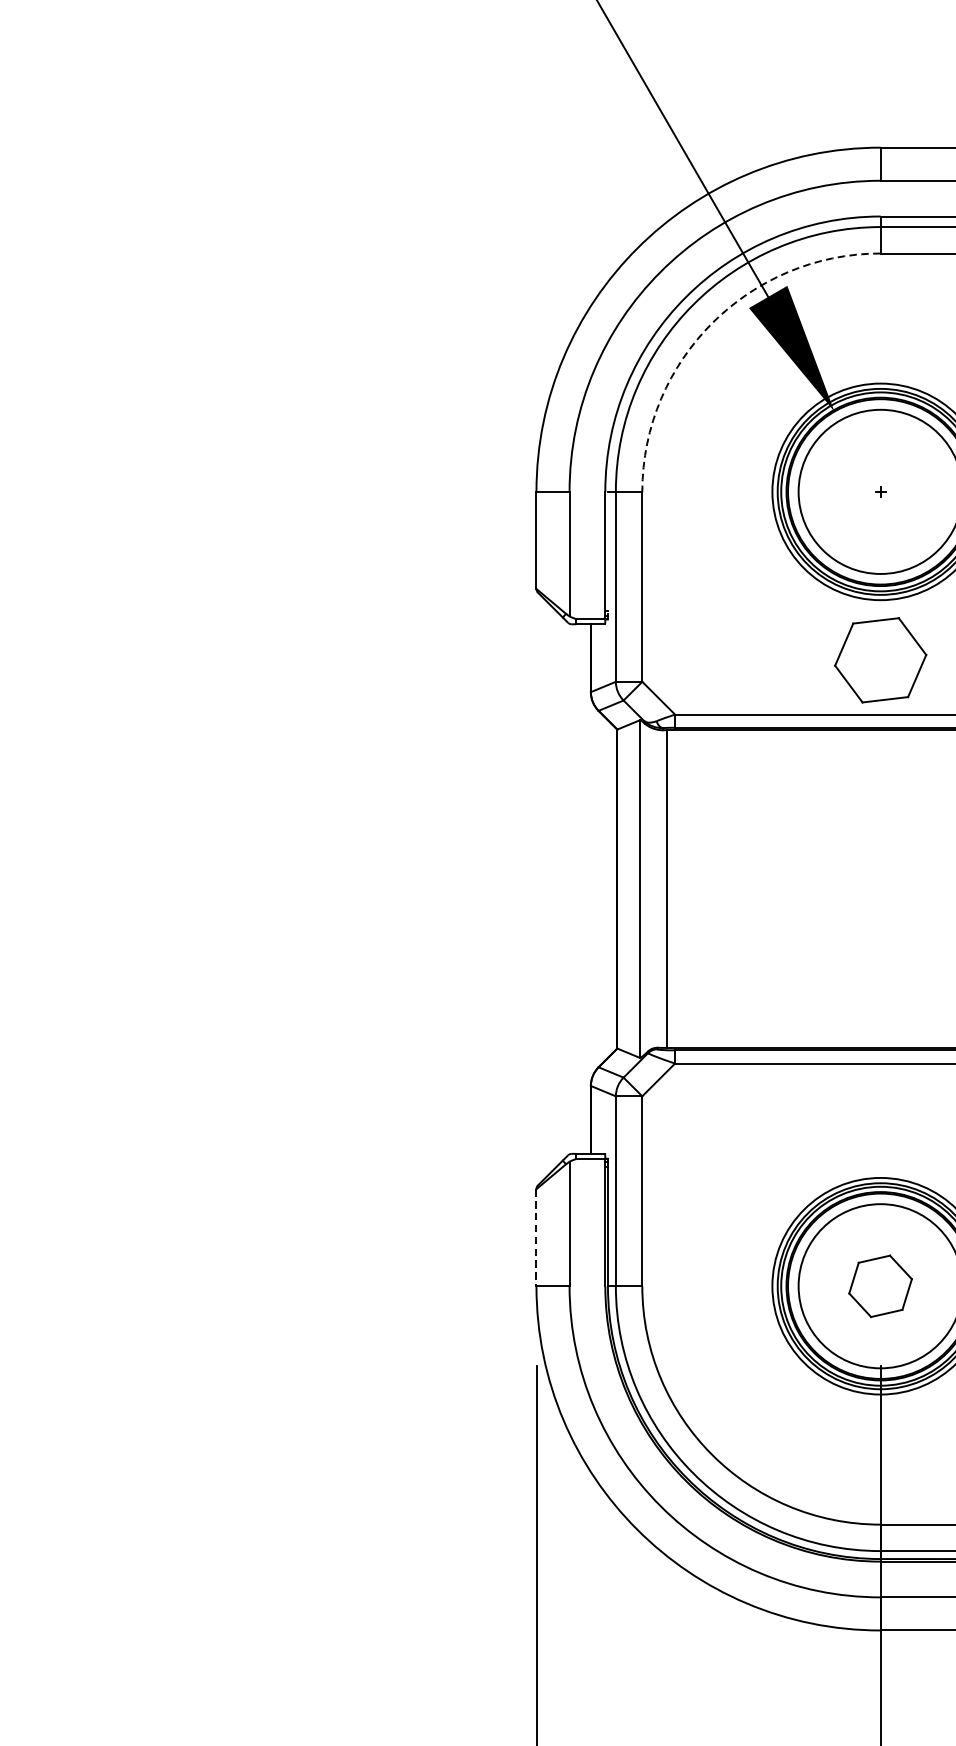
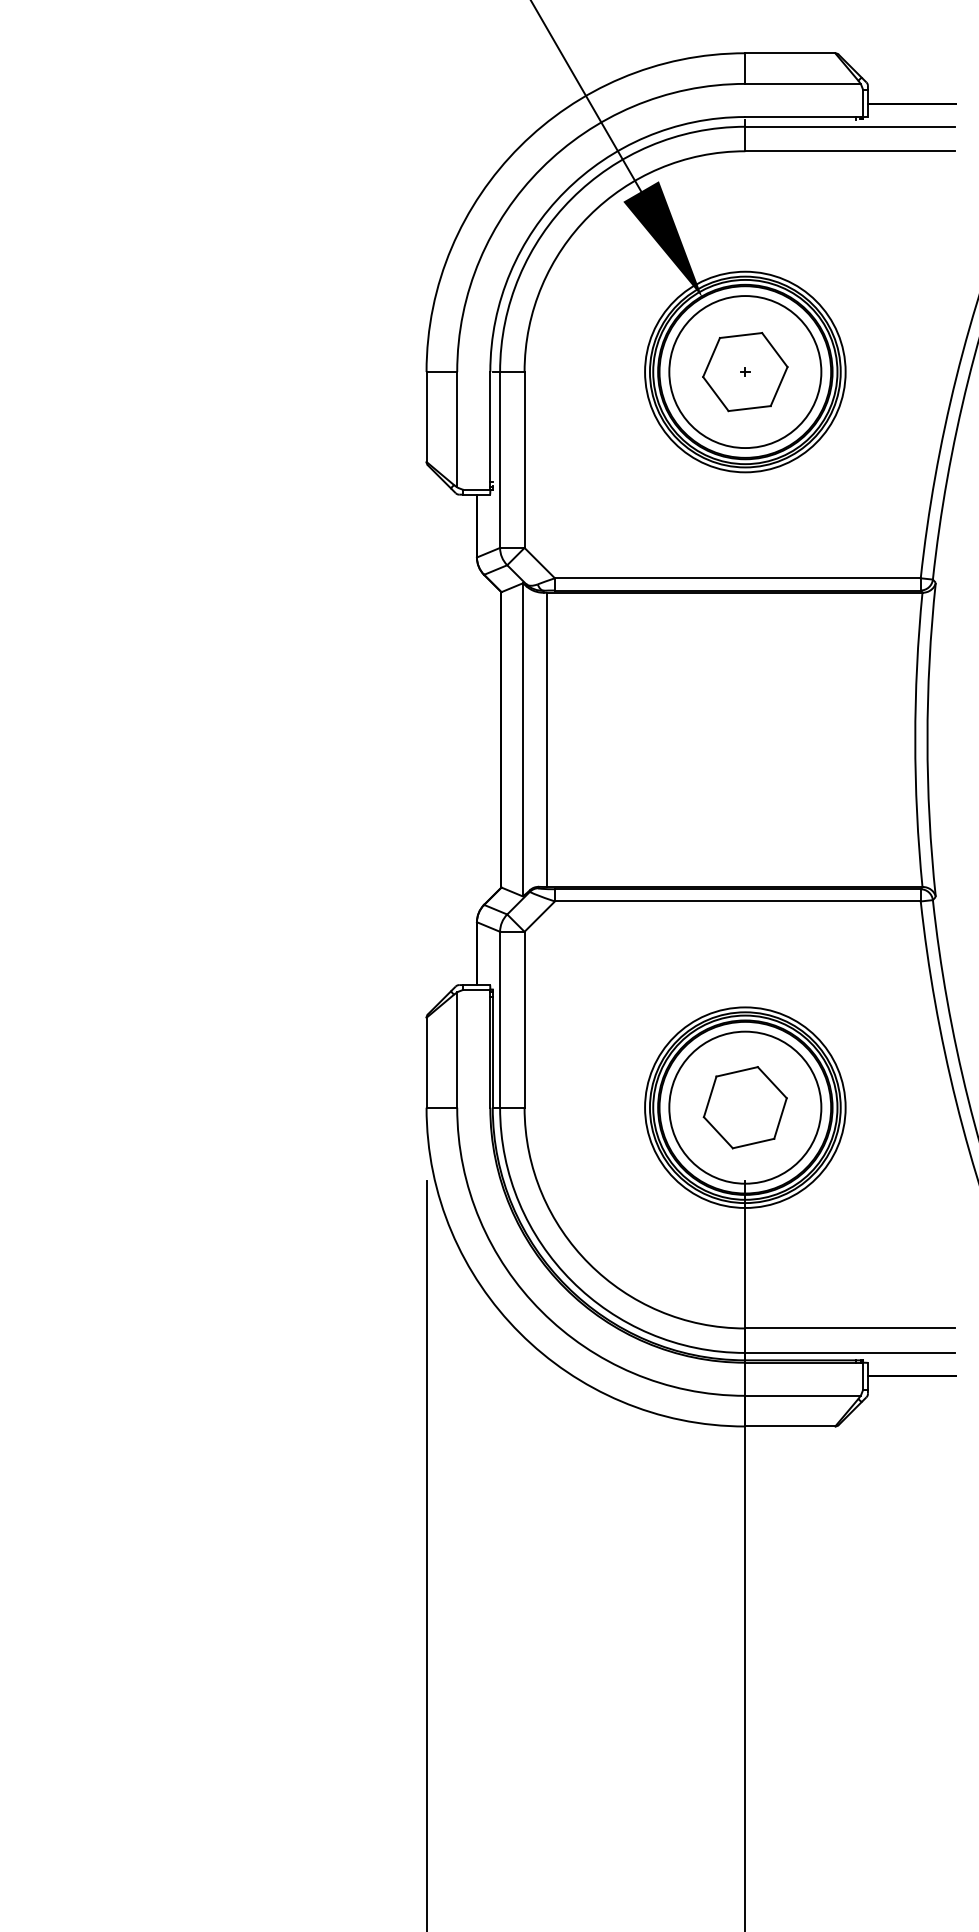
arc: (712, 322) -> (589, 215), dashed -> solid
part: (880, 660) -> (745, 372), moved
line: (536, 1237) -> (426, 1062), dashed -> solid
part: (879, 1286) -> (744, 1107), size x1.43

